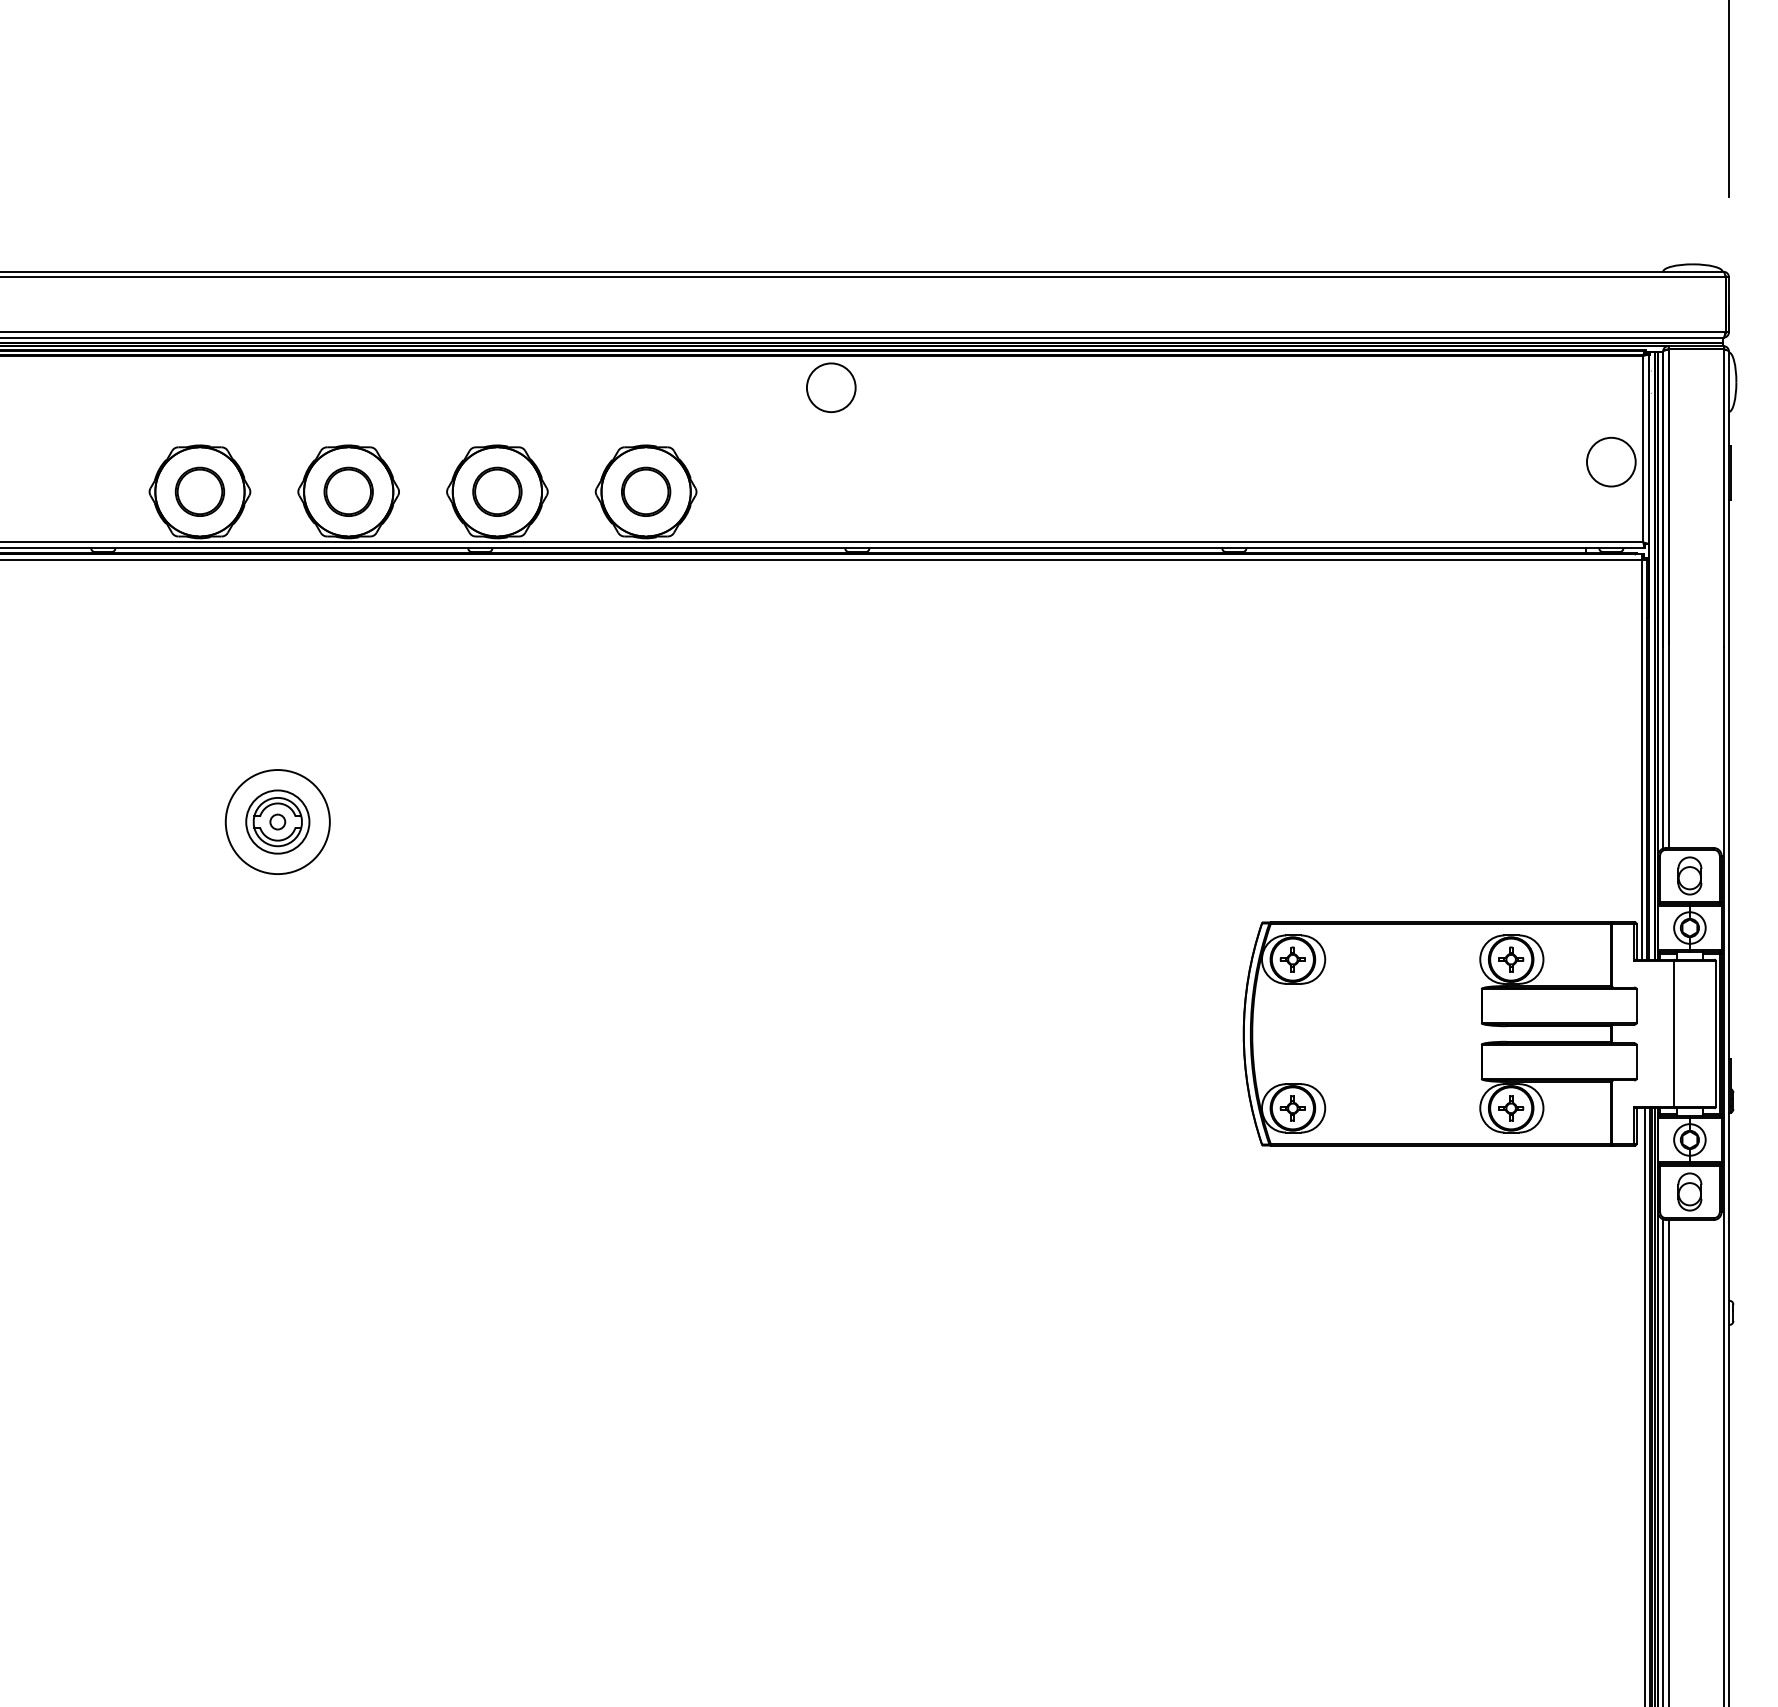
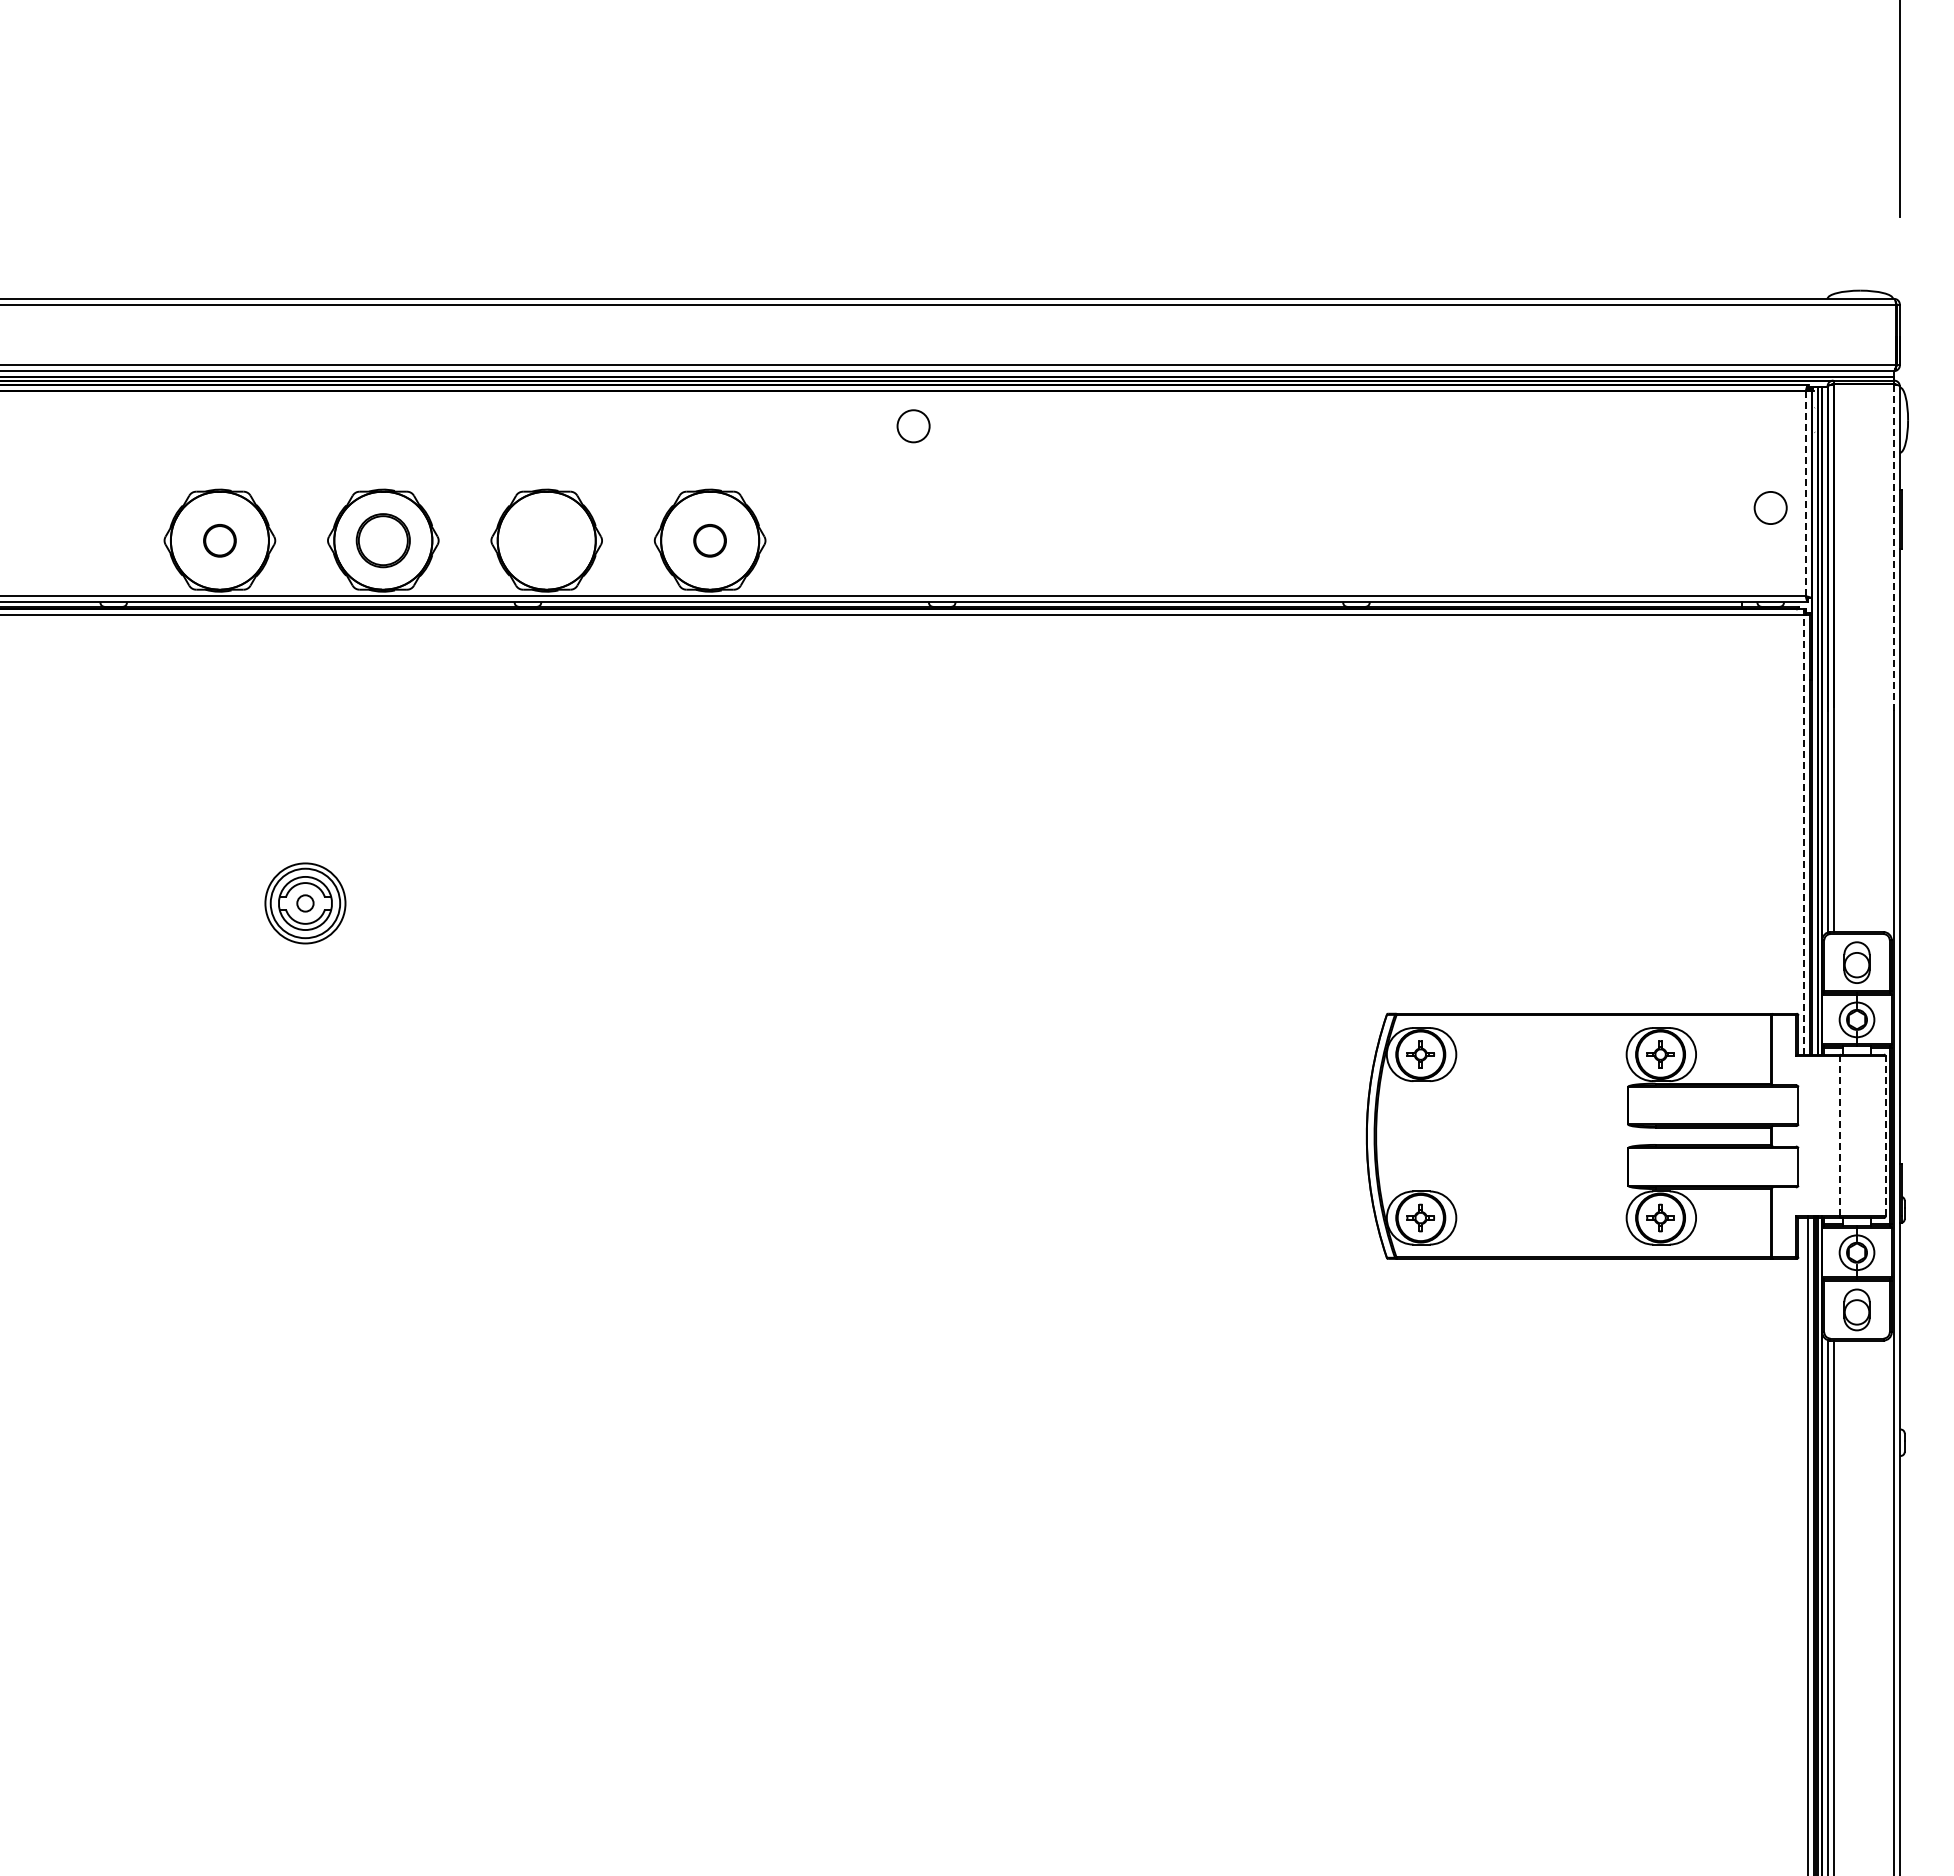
circle: (831, 387) -> (913, 426), size x0.6
line: (1643, 448) -> (1805, 493), solid -> dashed
circle: (1611, 461) -> (1770, 507), size x0.6
part: (199, 491) -> (219, 540), size x0.6
part: (497, 491) -> (546, 540), removed
part: (645, 491) -> (709, 540), size x0.6
line: (1724, 497) -> (1894, 546), solid -> dashed
line: (1641, 759) -> (1803, 834), solid -> dashed
circle: (277, 822) -> (305, 903), size x0.7
line: (1673, 1033) -> (1839, 1135), solid -> dashed
line: (1715, 1033) -> (1885, 1135), solid -> dashed

